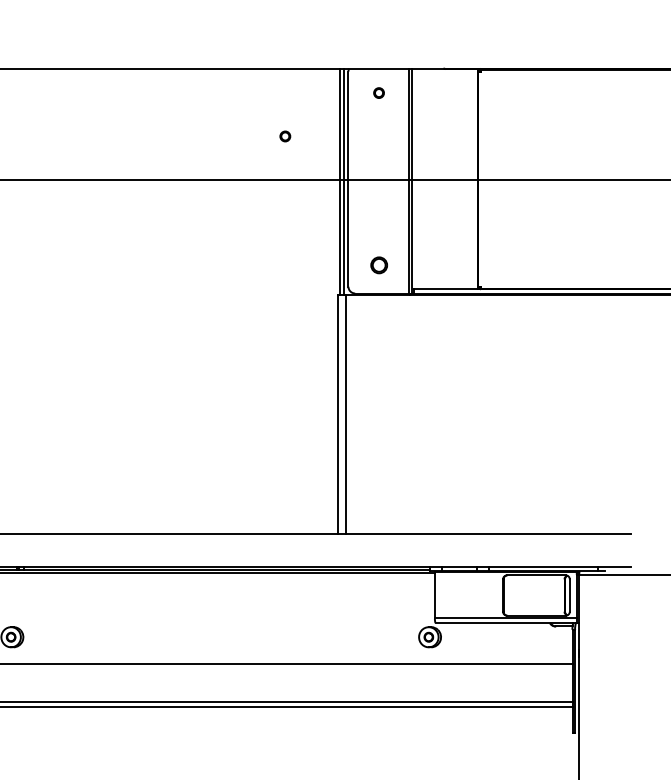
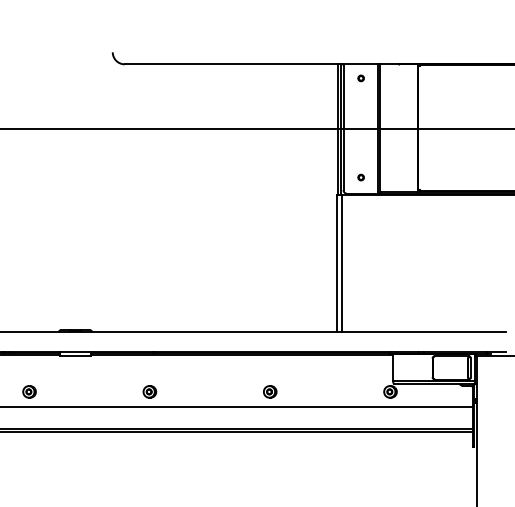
part: (284, 136) -> (306, 103), removed
part: (377, 265) -> (360, 177), size x0.62
part: (221, 636) -> (270, 391), added

